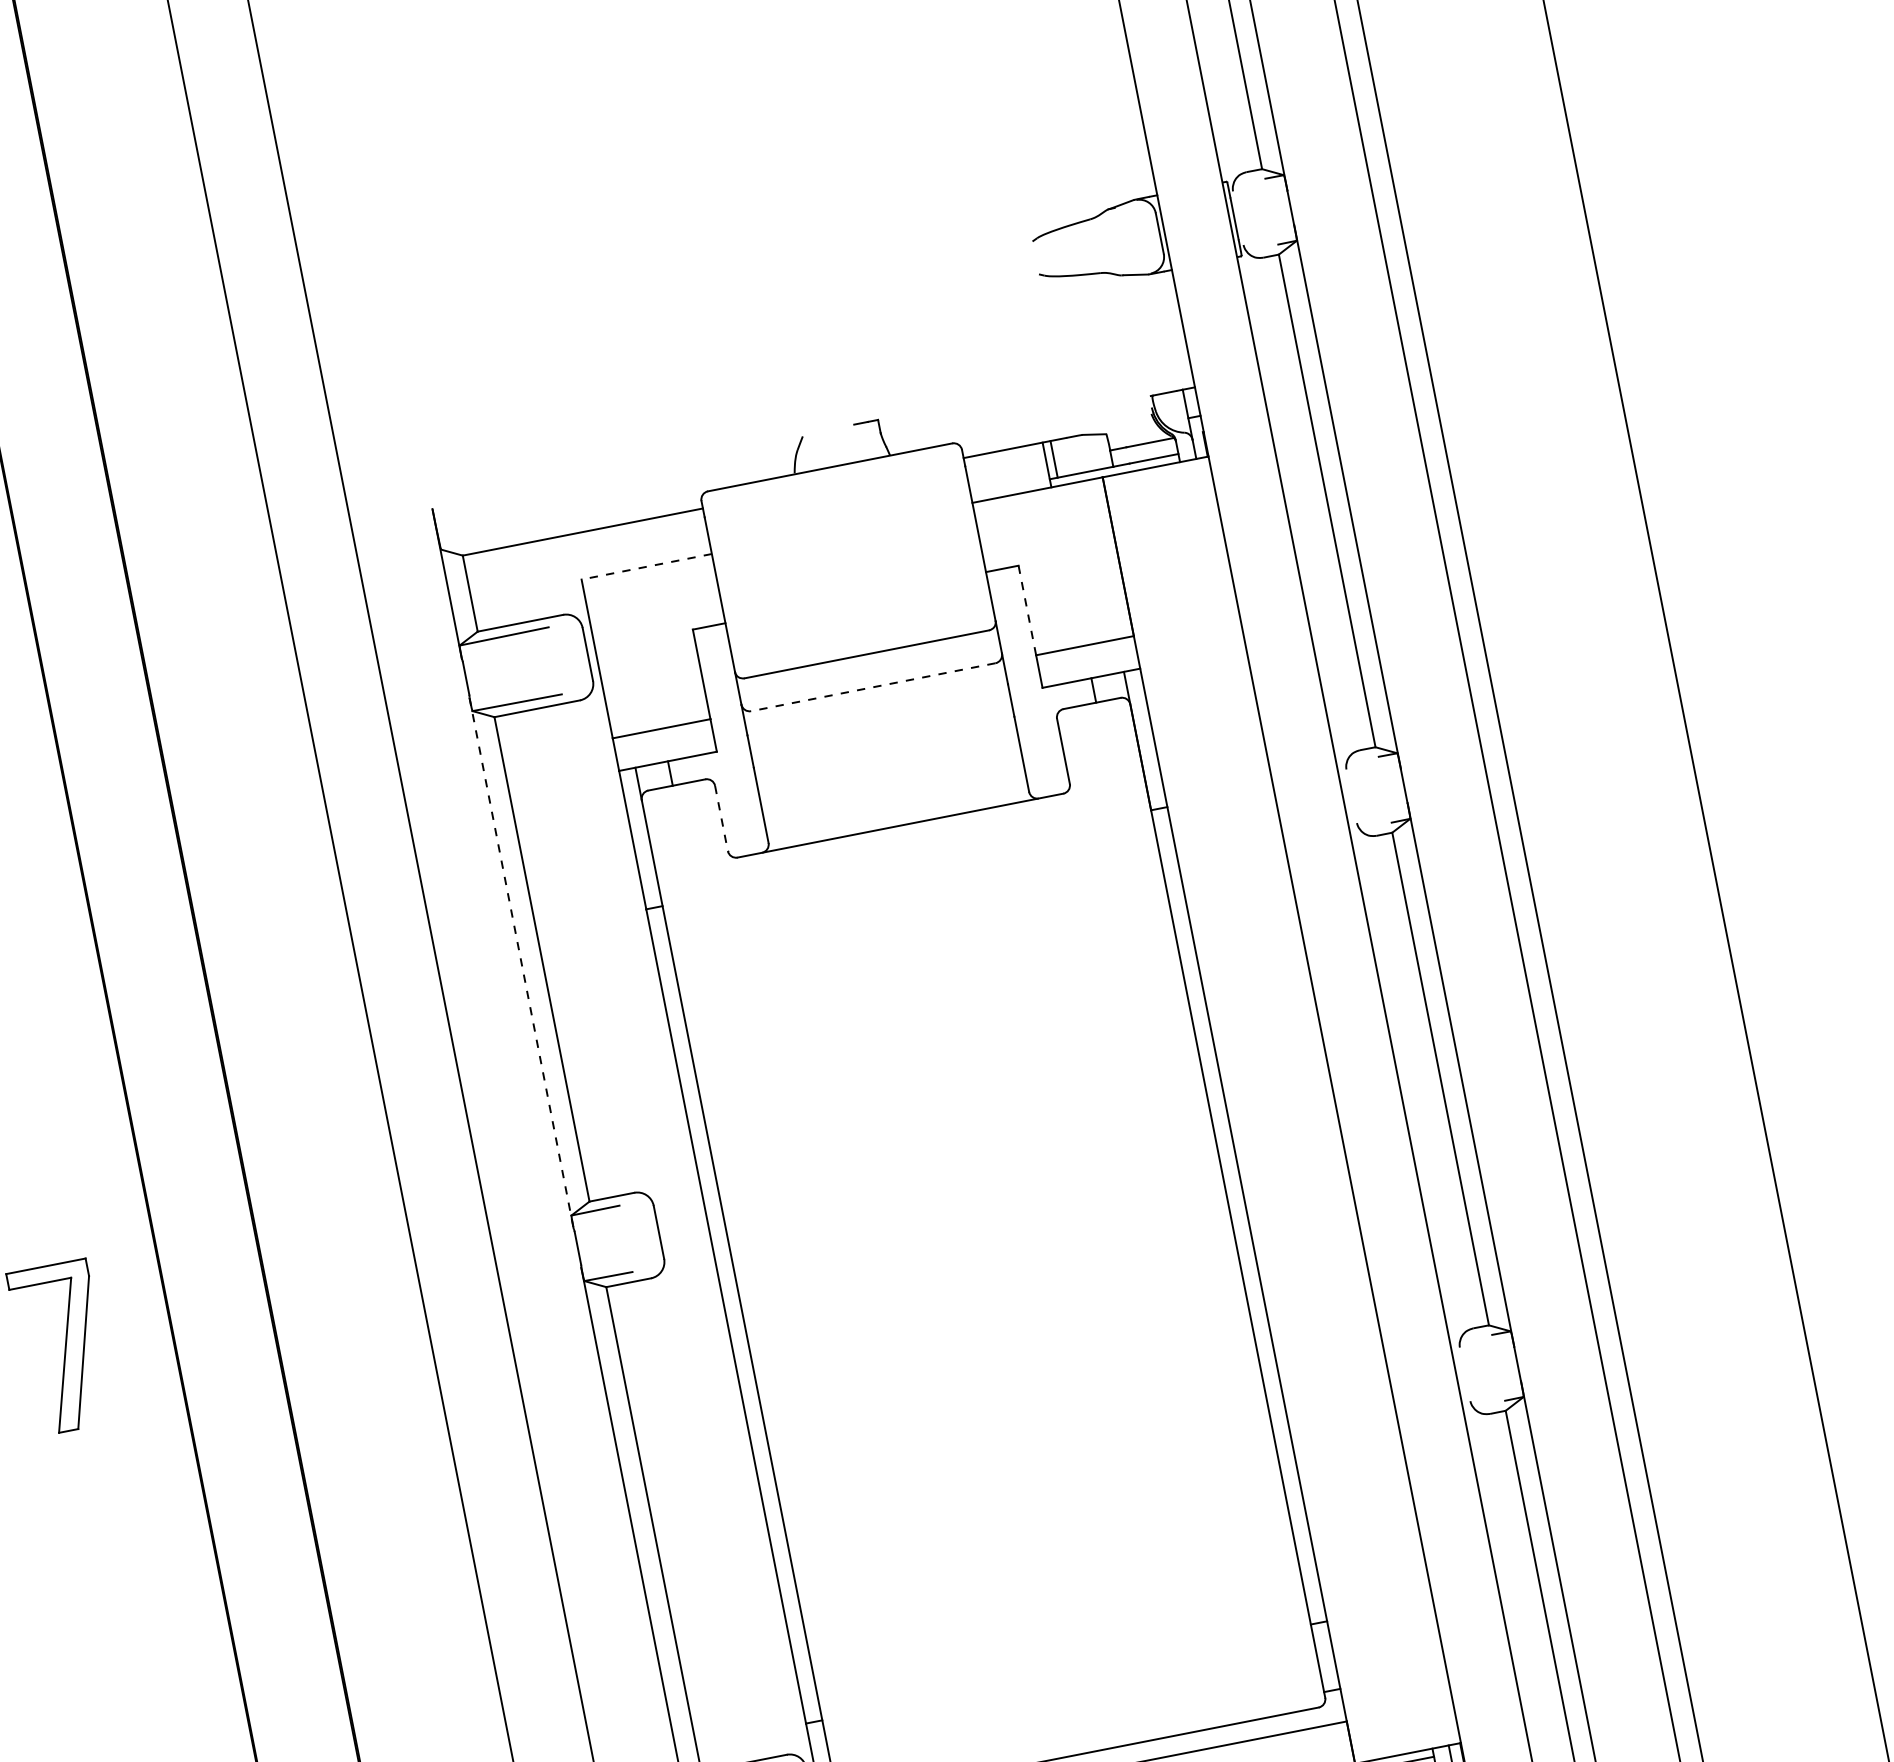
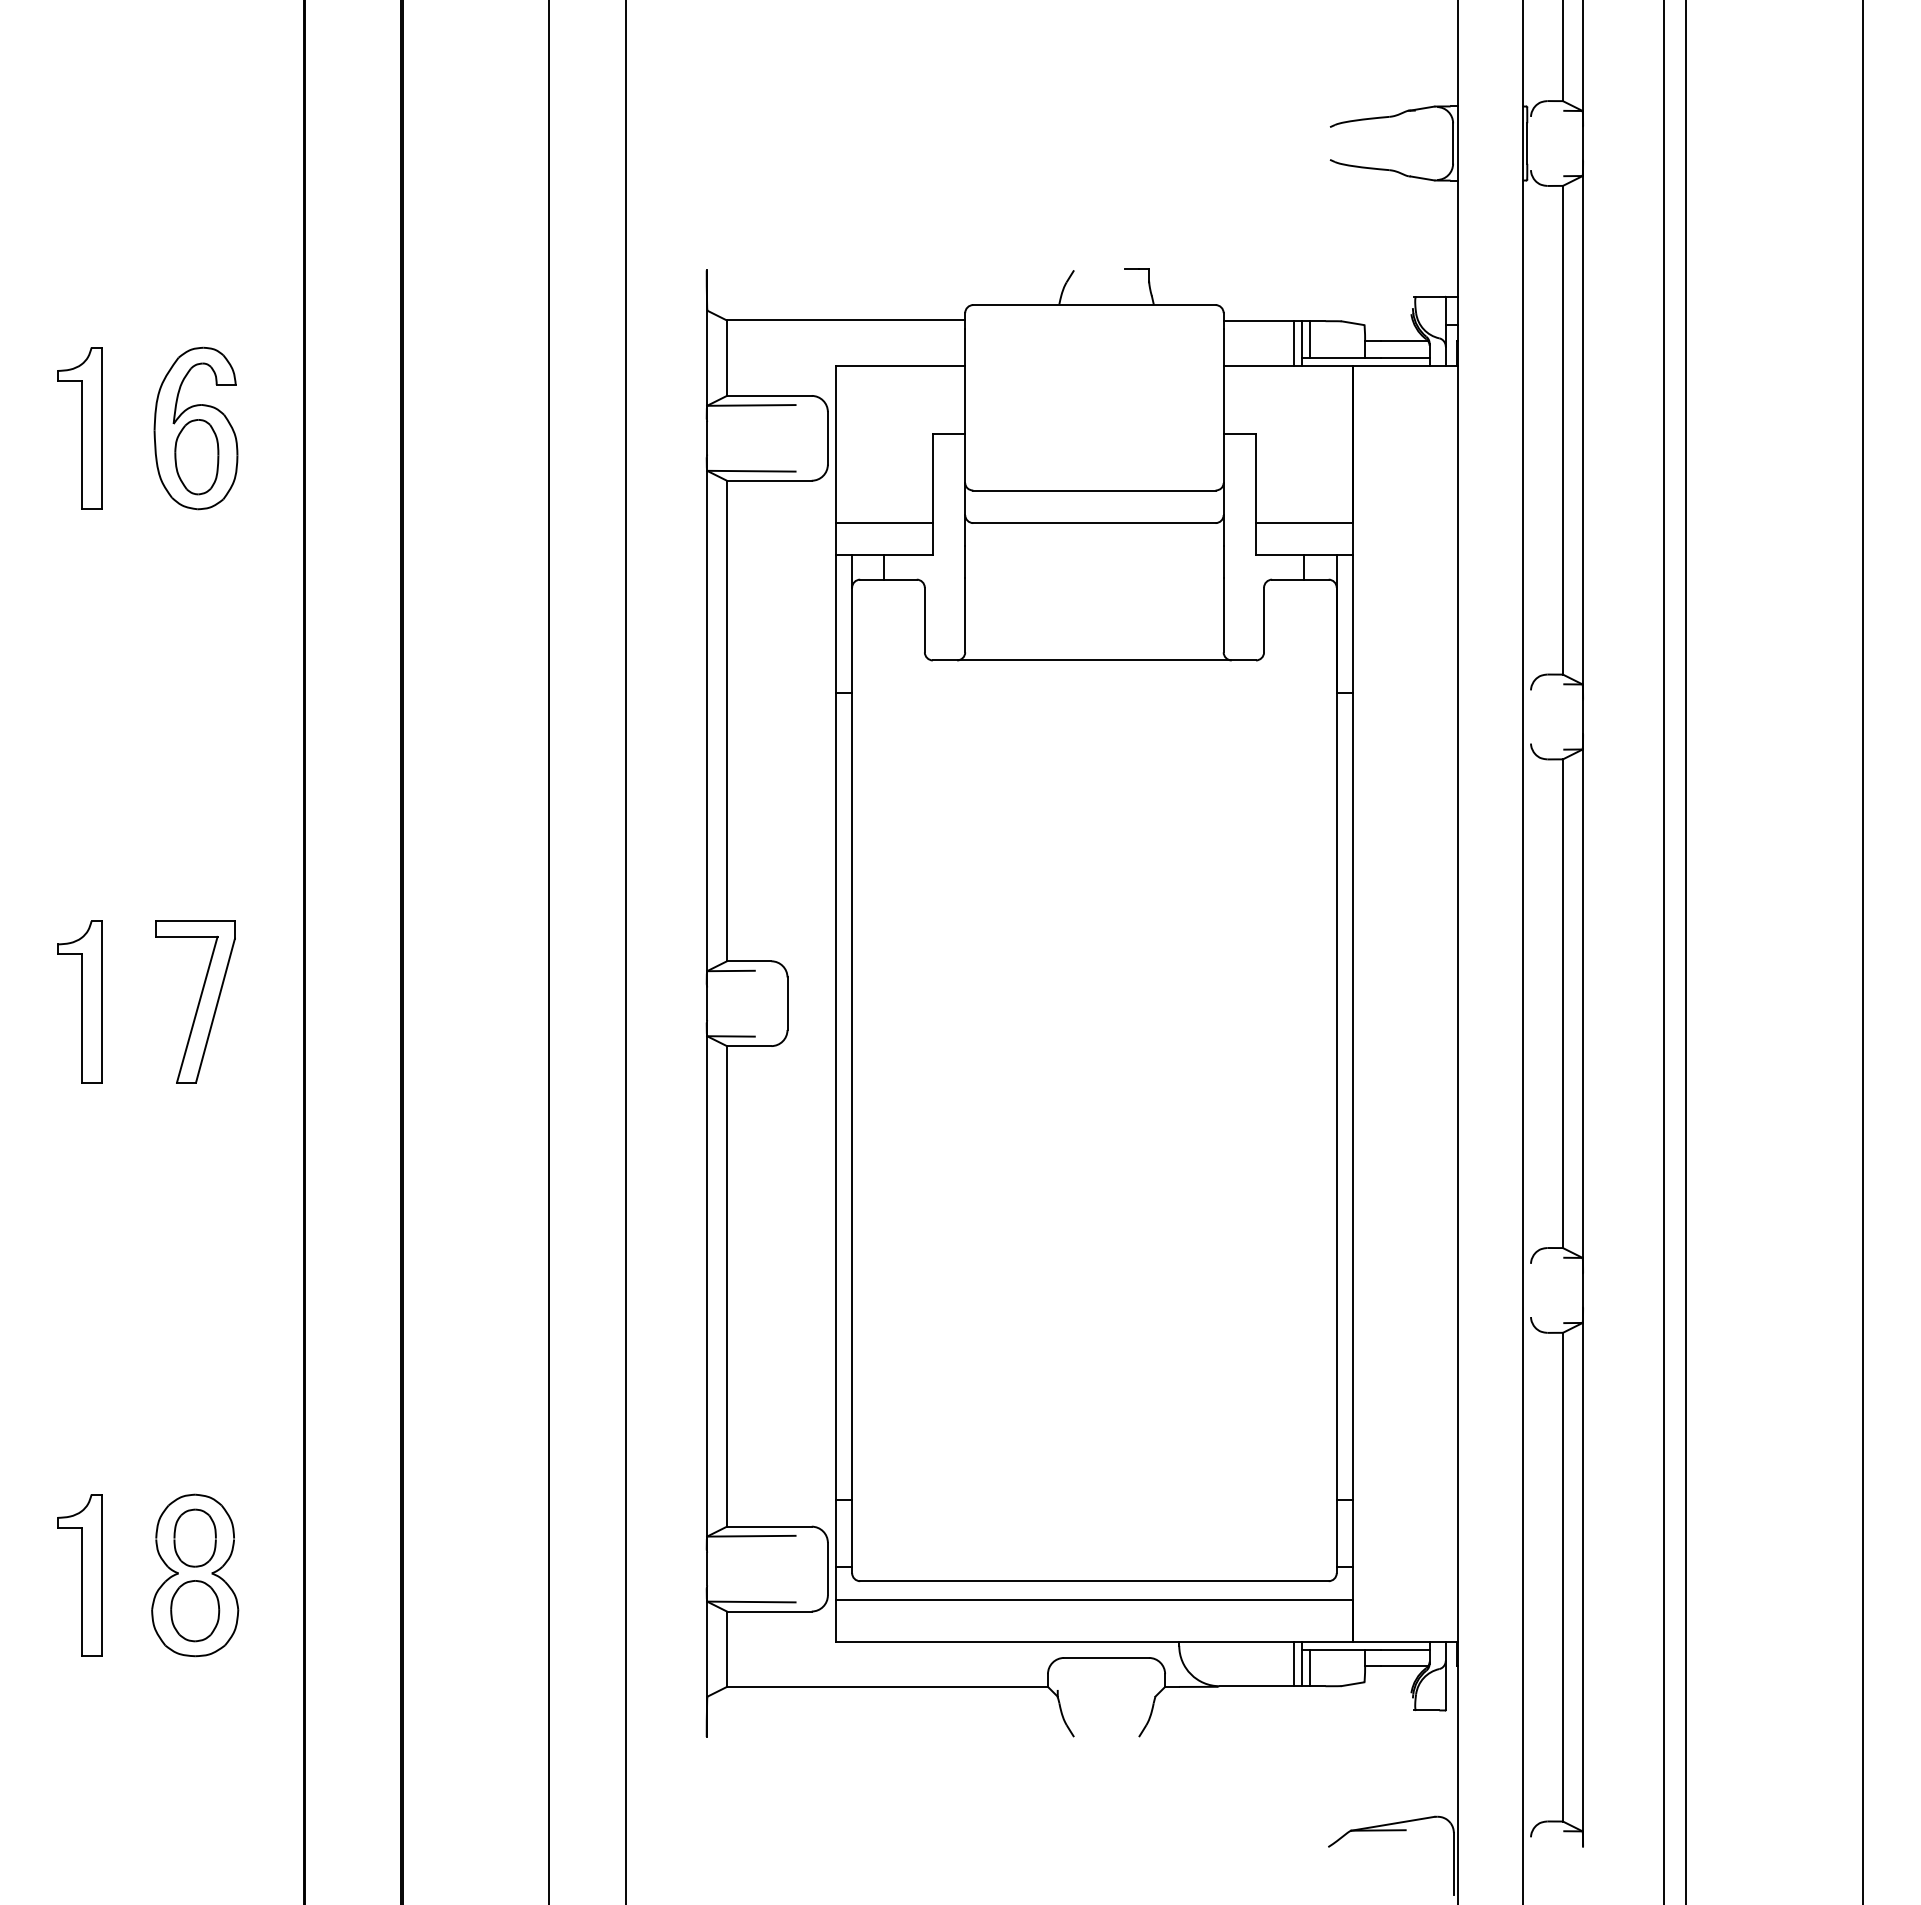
line: (1038, 466) -> (1293, 343), added
line: (646, 566) -> (900, 365), dashed -> solid
line: (1026, 610) -> (1255, 478), dashed -> solid
line: (872, 687) -> (1093, 523), dashed -> solid
line: (721, 818) -> (924, 620), dashed -> solid
line: (521, 963) -> (706, 721), dashed -> solid

